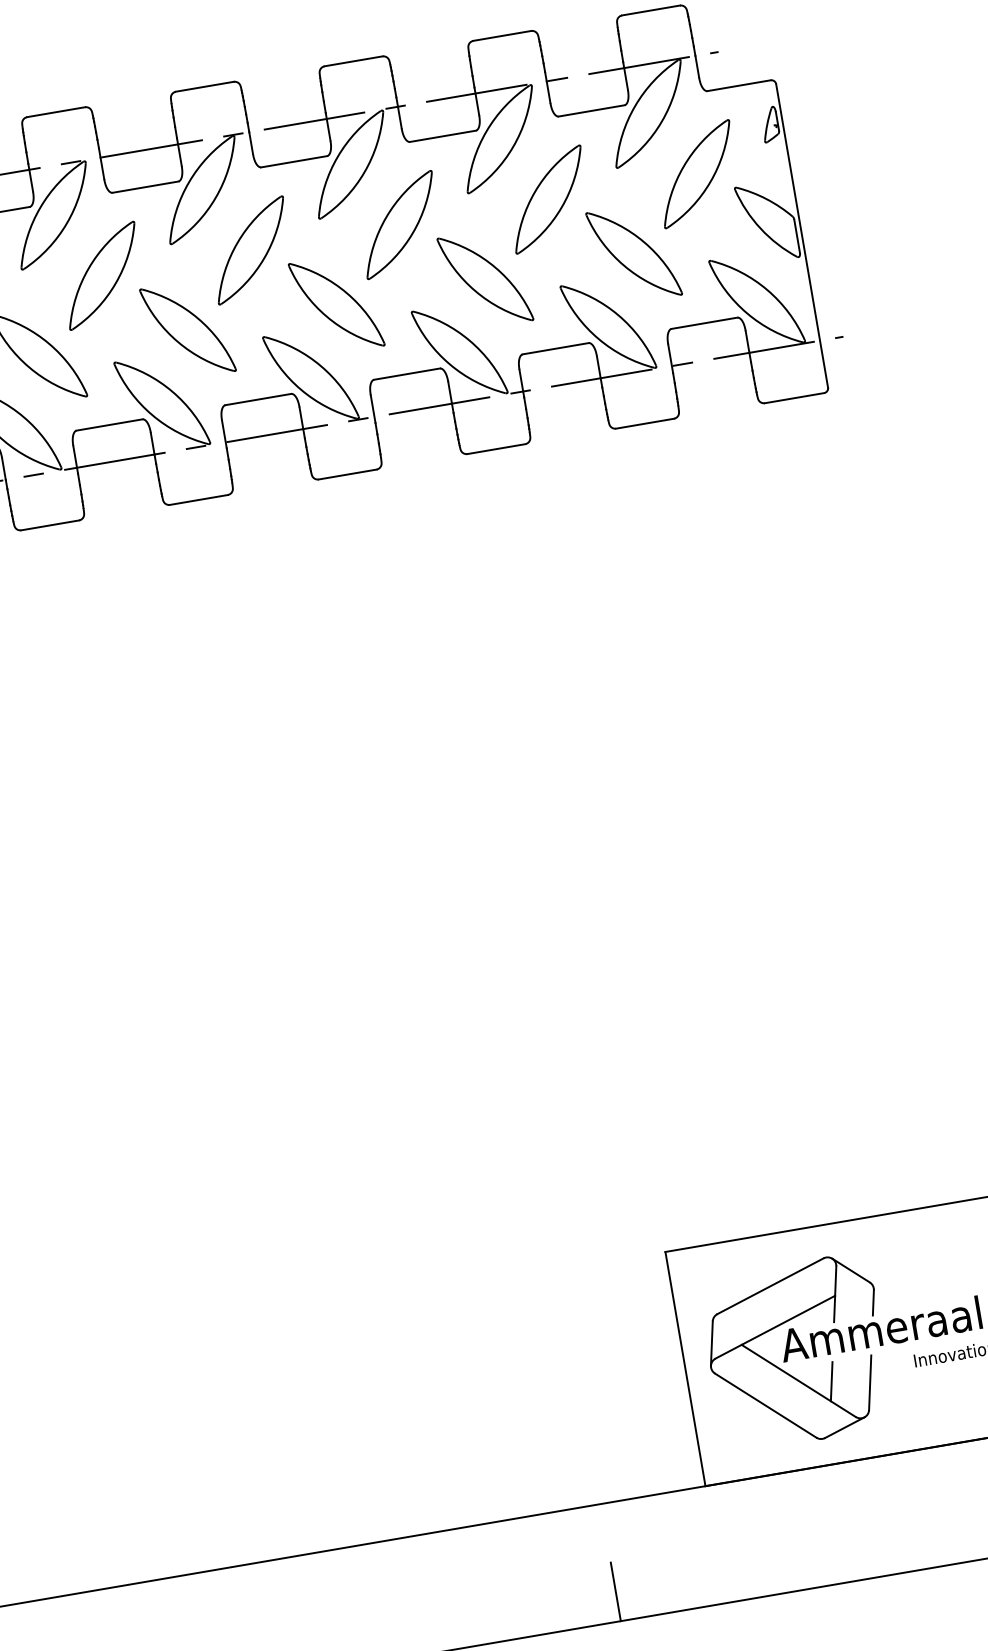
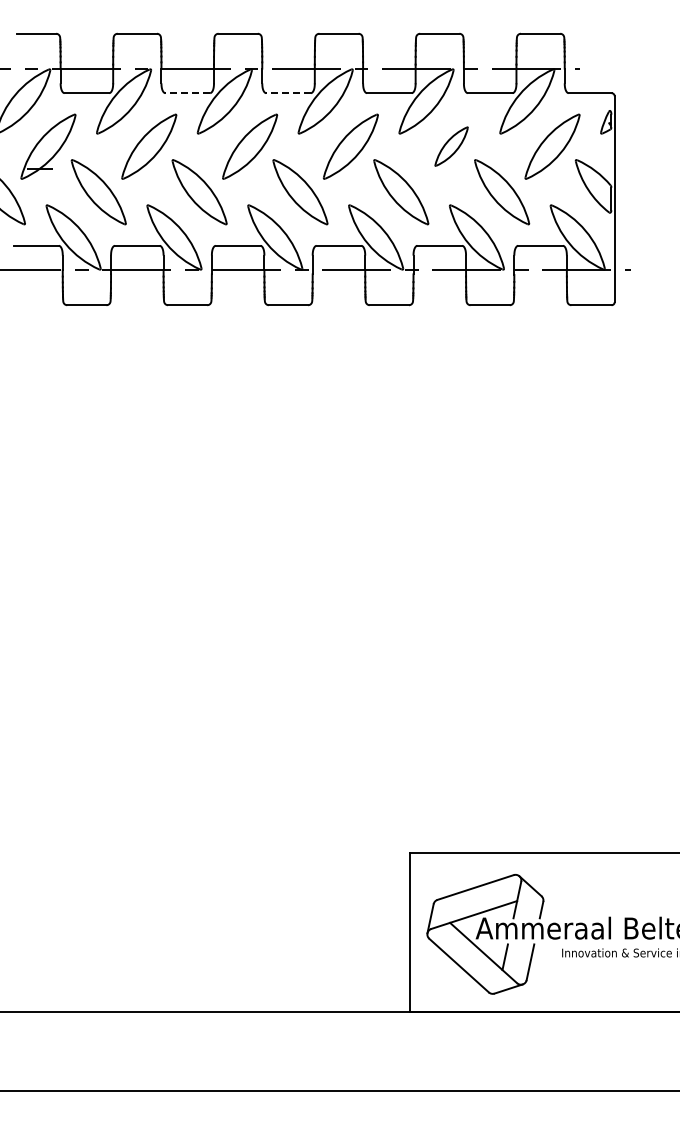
line: (294, 162) -> (288, 93), solid -> dashed
line: (145, 187) -> (187, 93), solid -> dashed
part: (548, 199) -> (451, 146), size x0.6
line: (616, 1592) -> (339, 1071), removed

